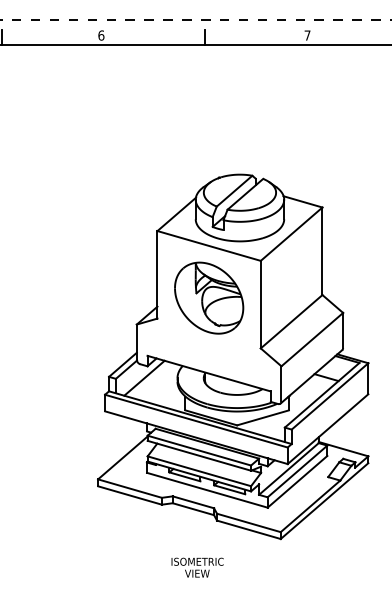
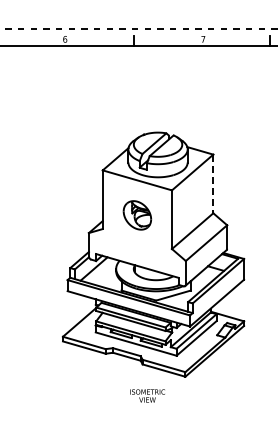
line: (322, 252) -> (213, 184), solid -> dashed
part: (209, 298) -> (137, 215), size x0.6
text: (197, 566) -> (147, 395), moved

